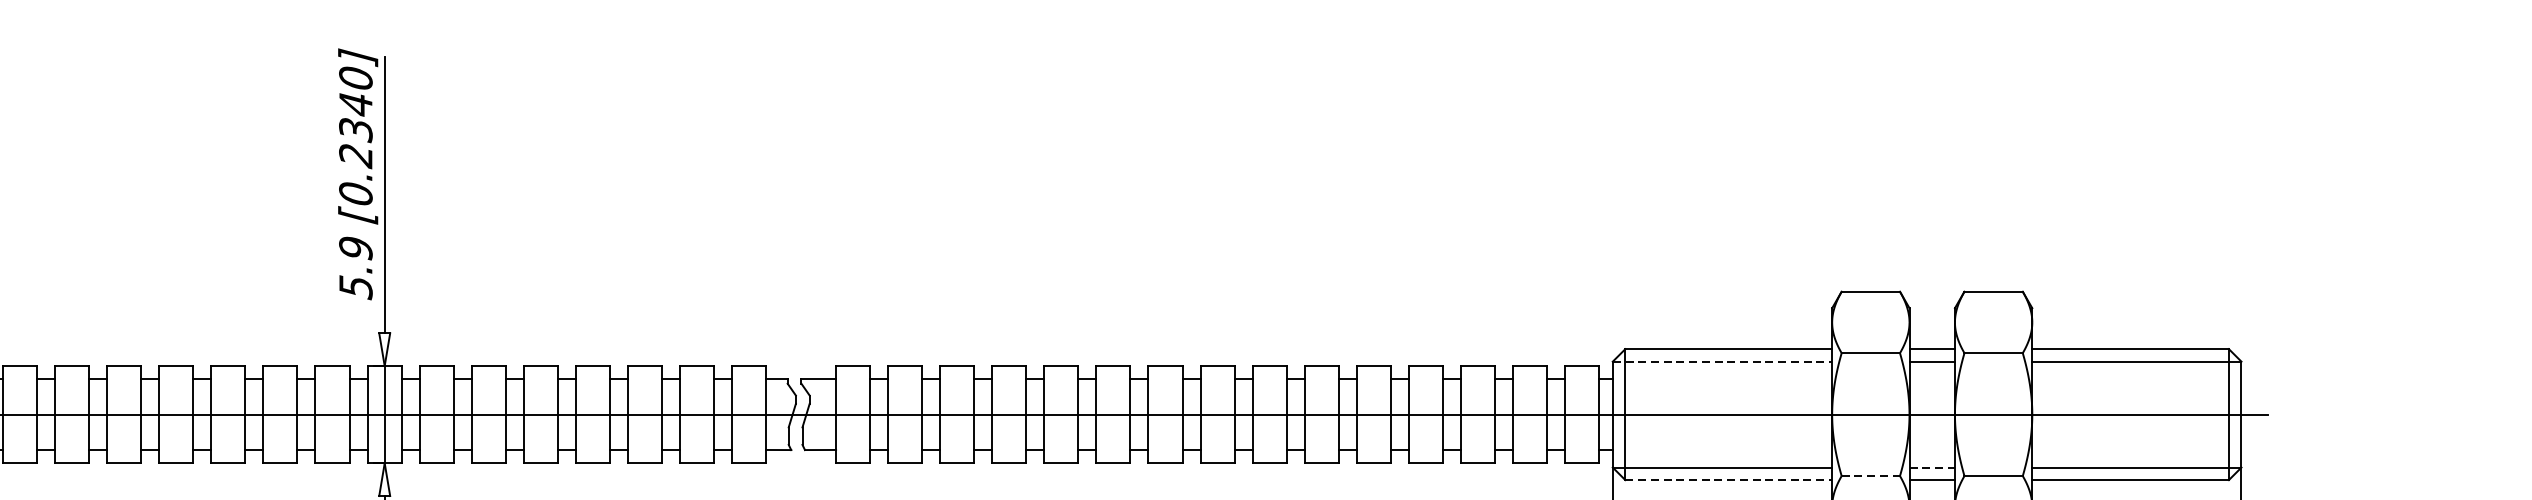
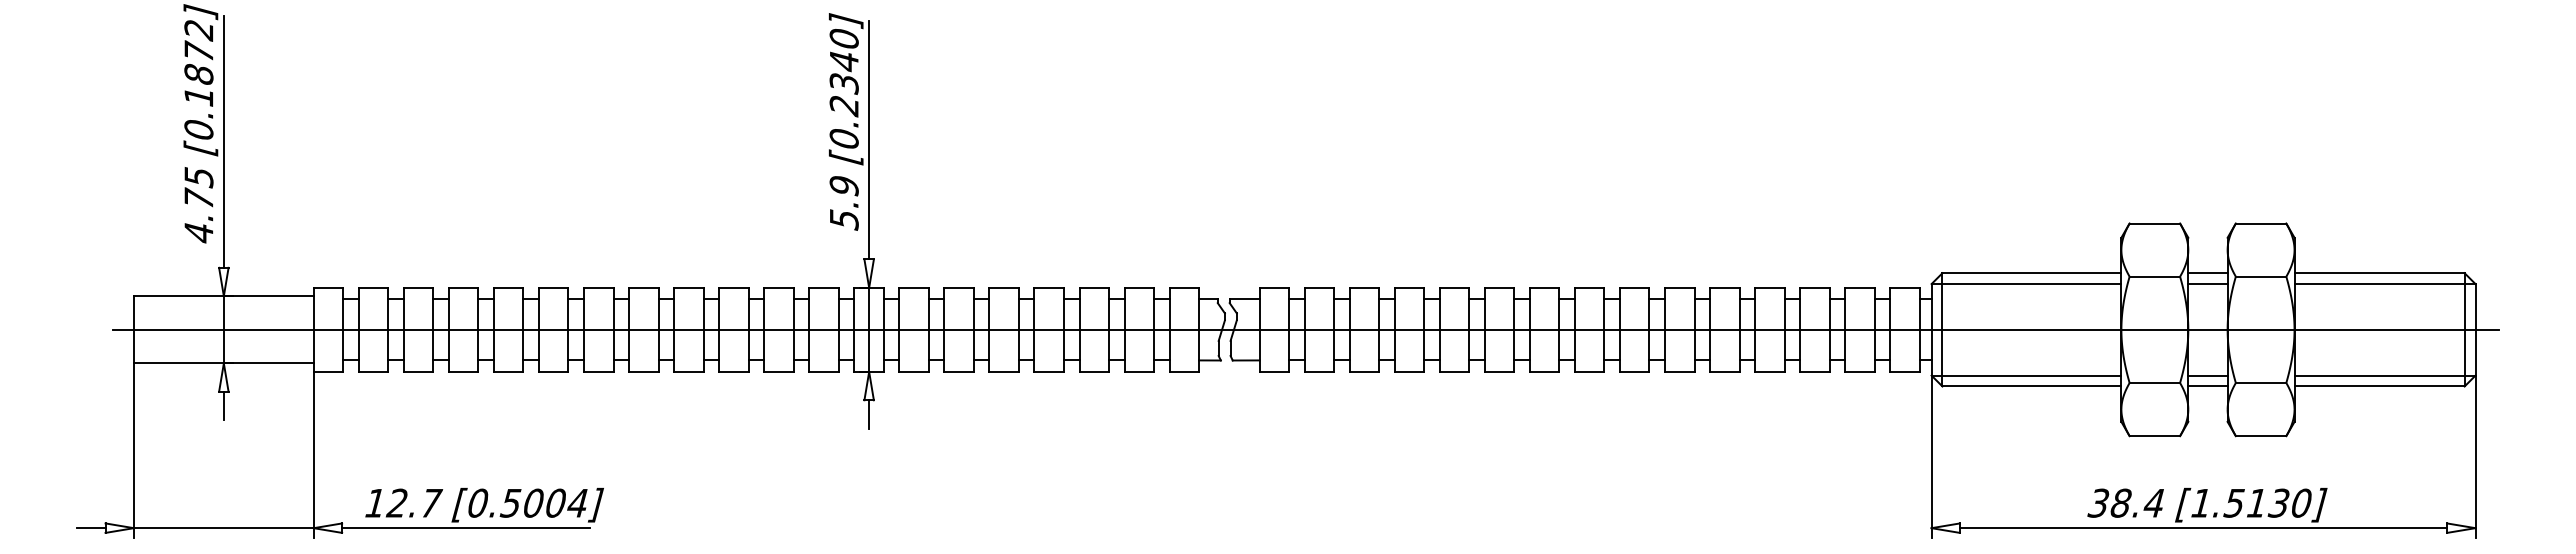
line: (1722, 362) -> (2026, 284), dashed -> solid
line: (1931, 467) -> (2207, 375), dashed -> solid
line: (1871, 475) -> (2155, 382), dashed -> solid
line: (1729, 480) -> (2032, 386), dashed -> solid

